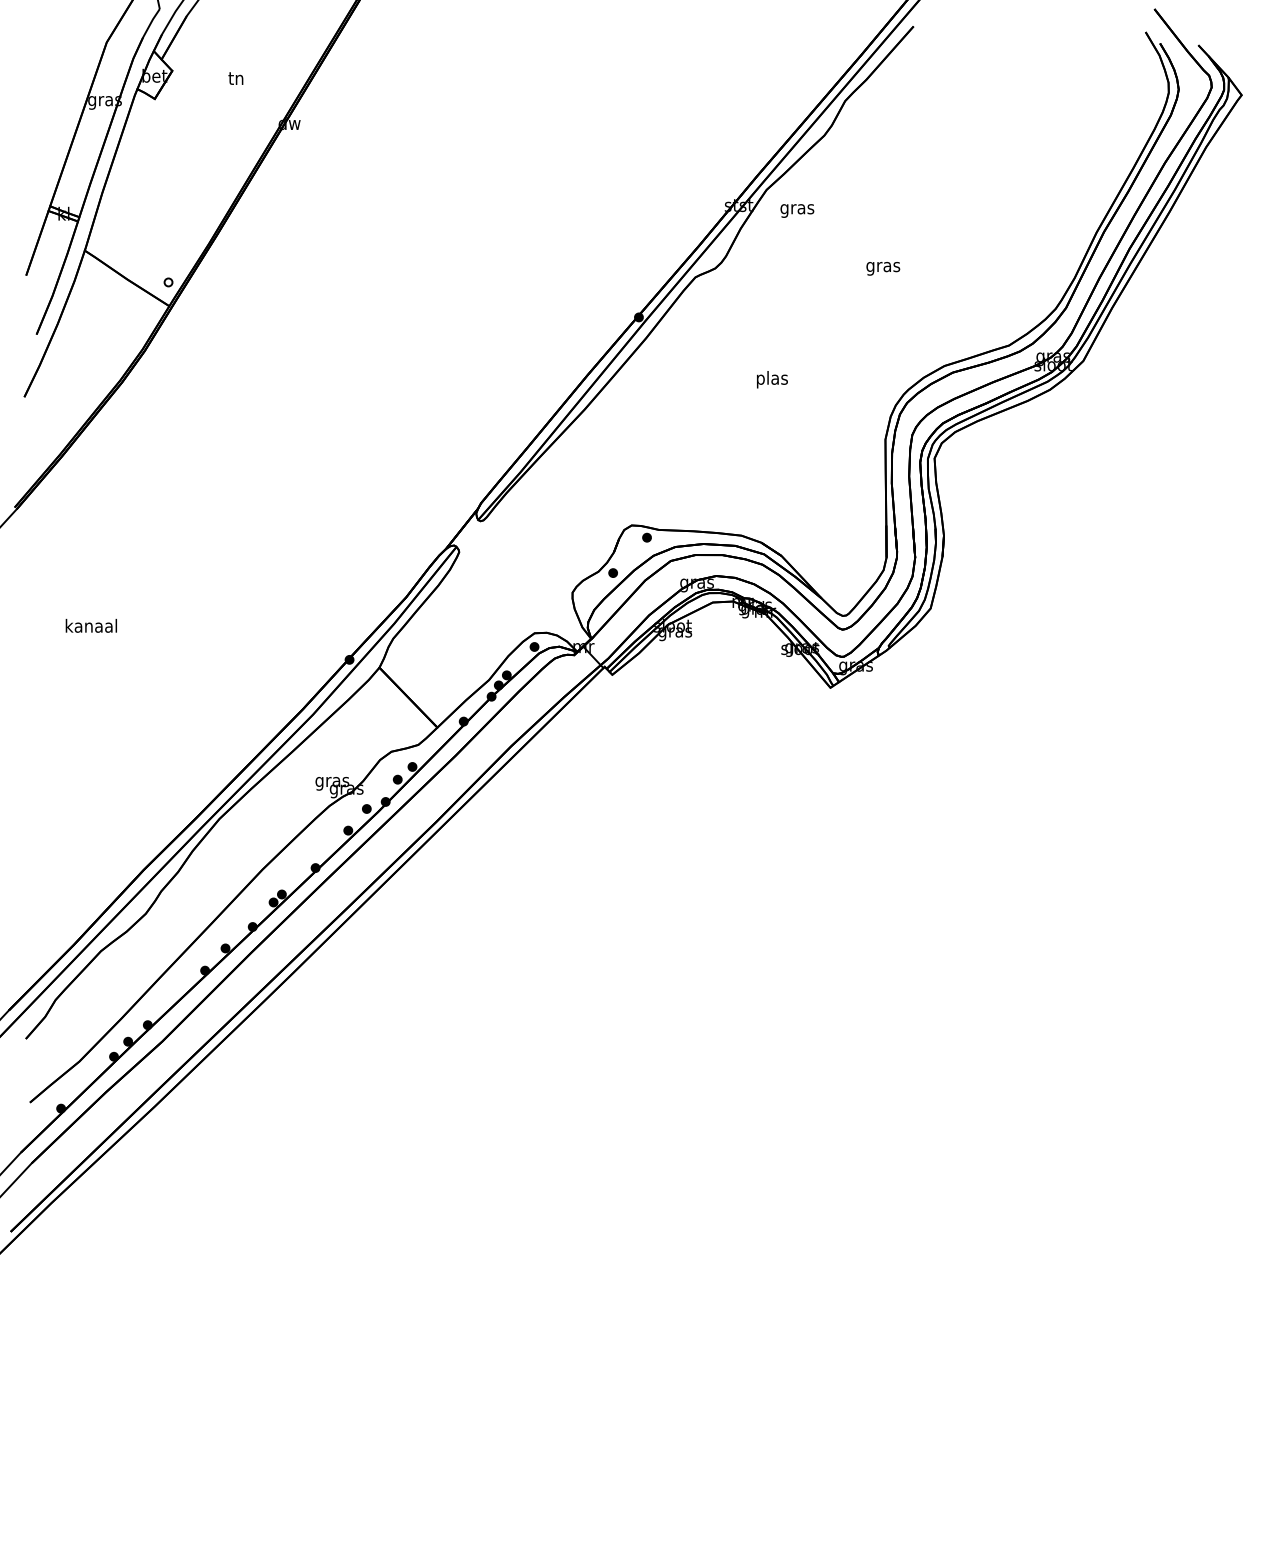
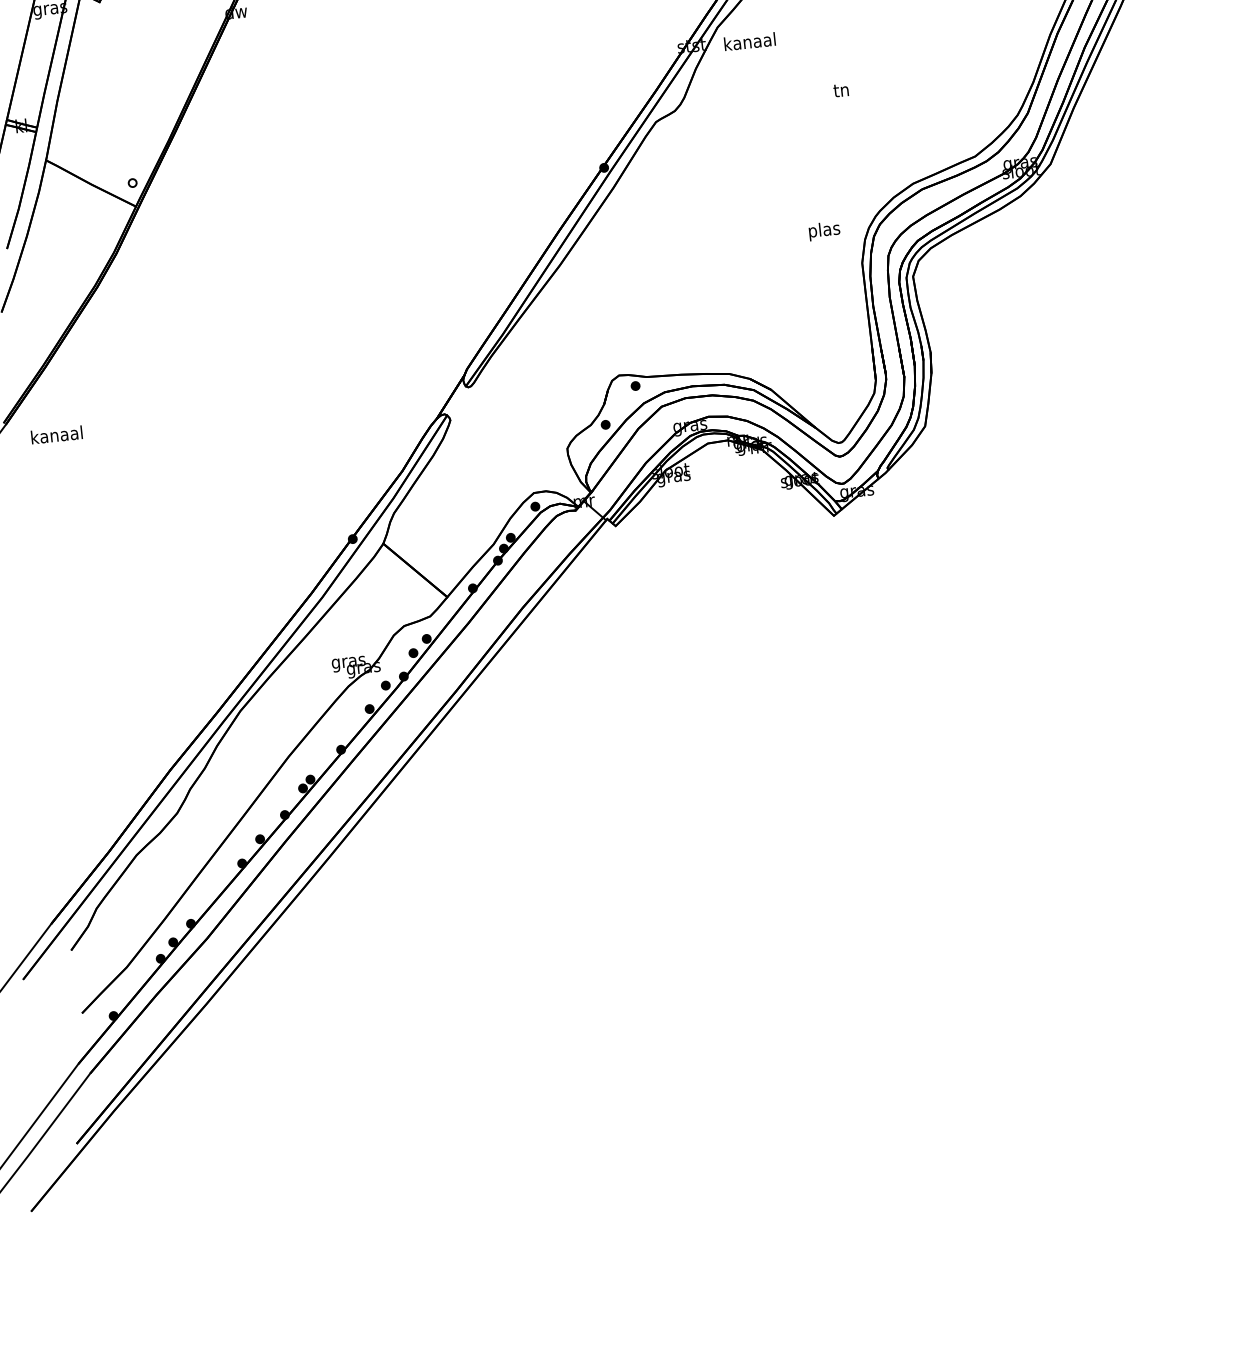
text: (796, 208) -> (749, 42), gras -> kanaal
text: (883, 267) -> (842, 92), gras -> tn
text: (772, 379) -> (824, 230), moved
text: (90, 625) -> (55, 434), moved

